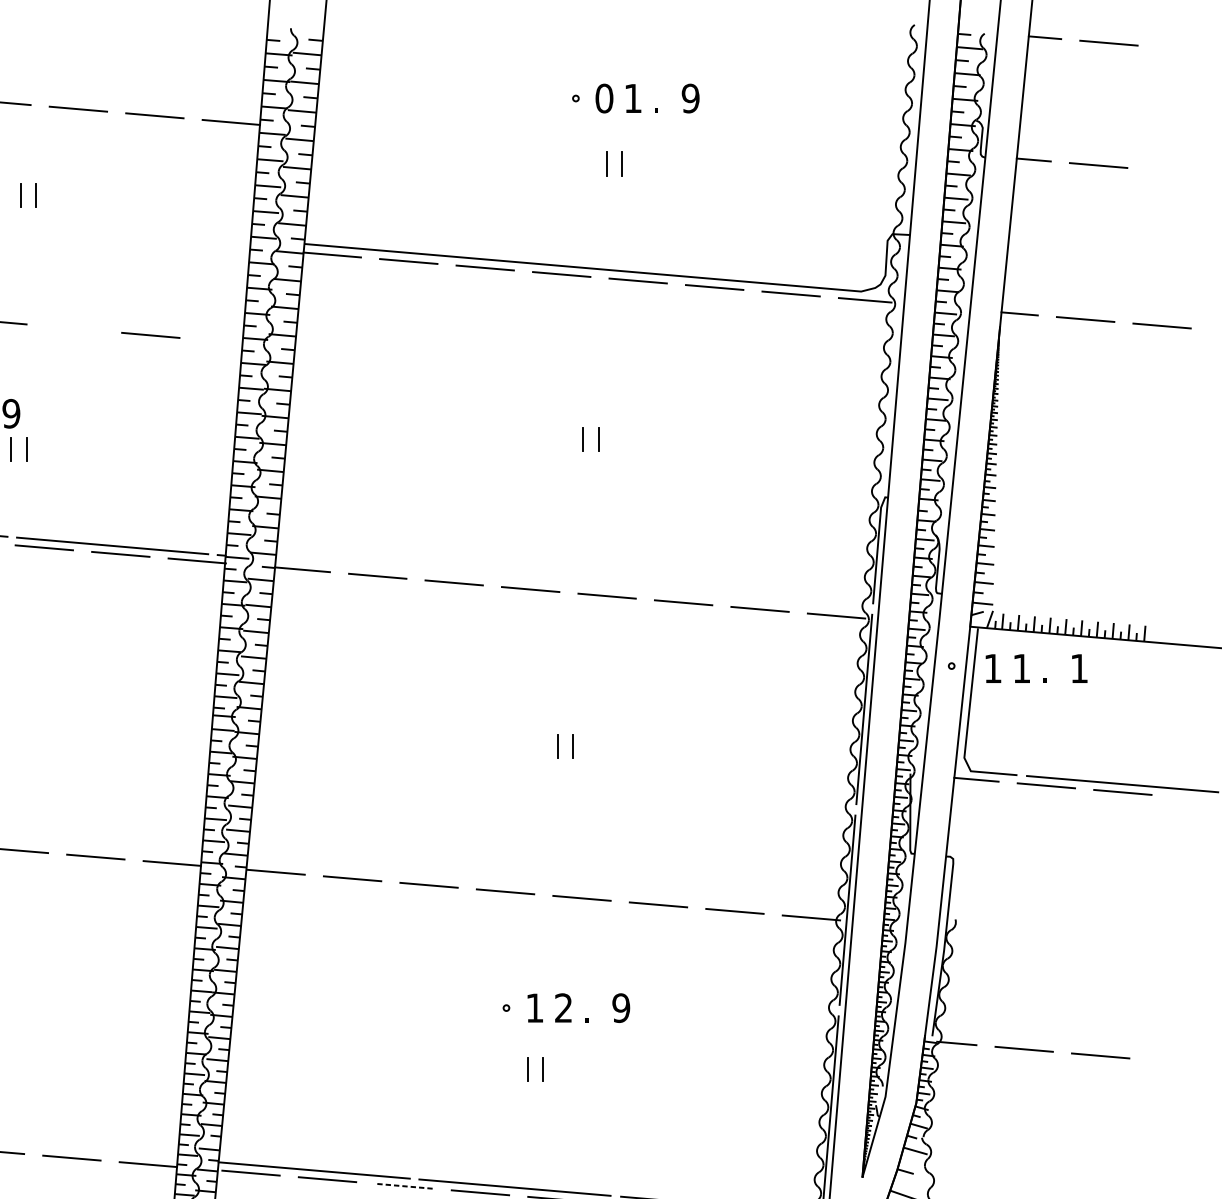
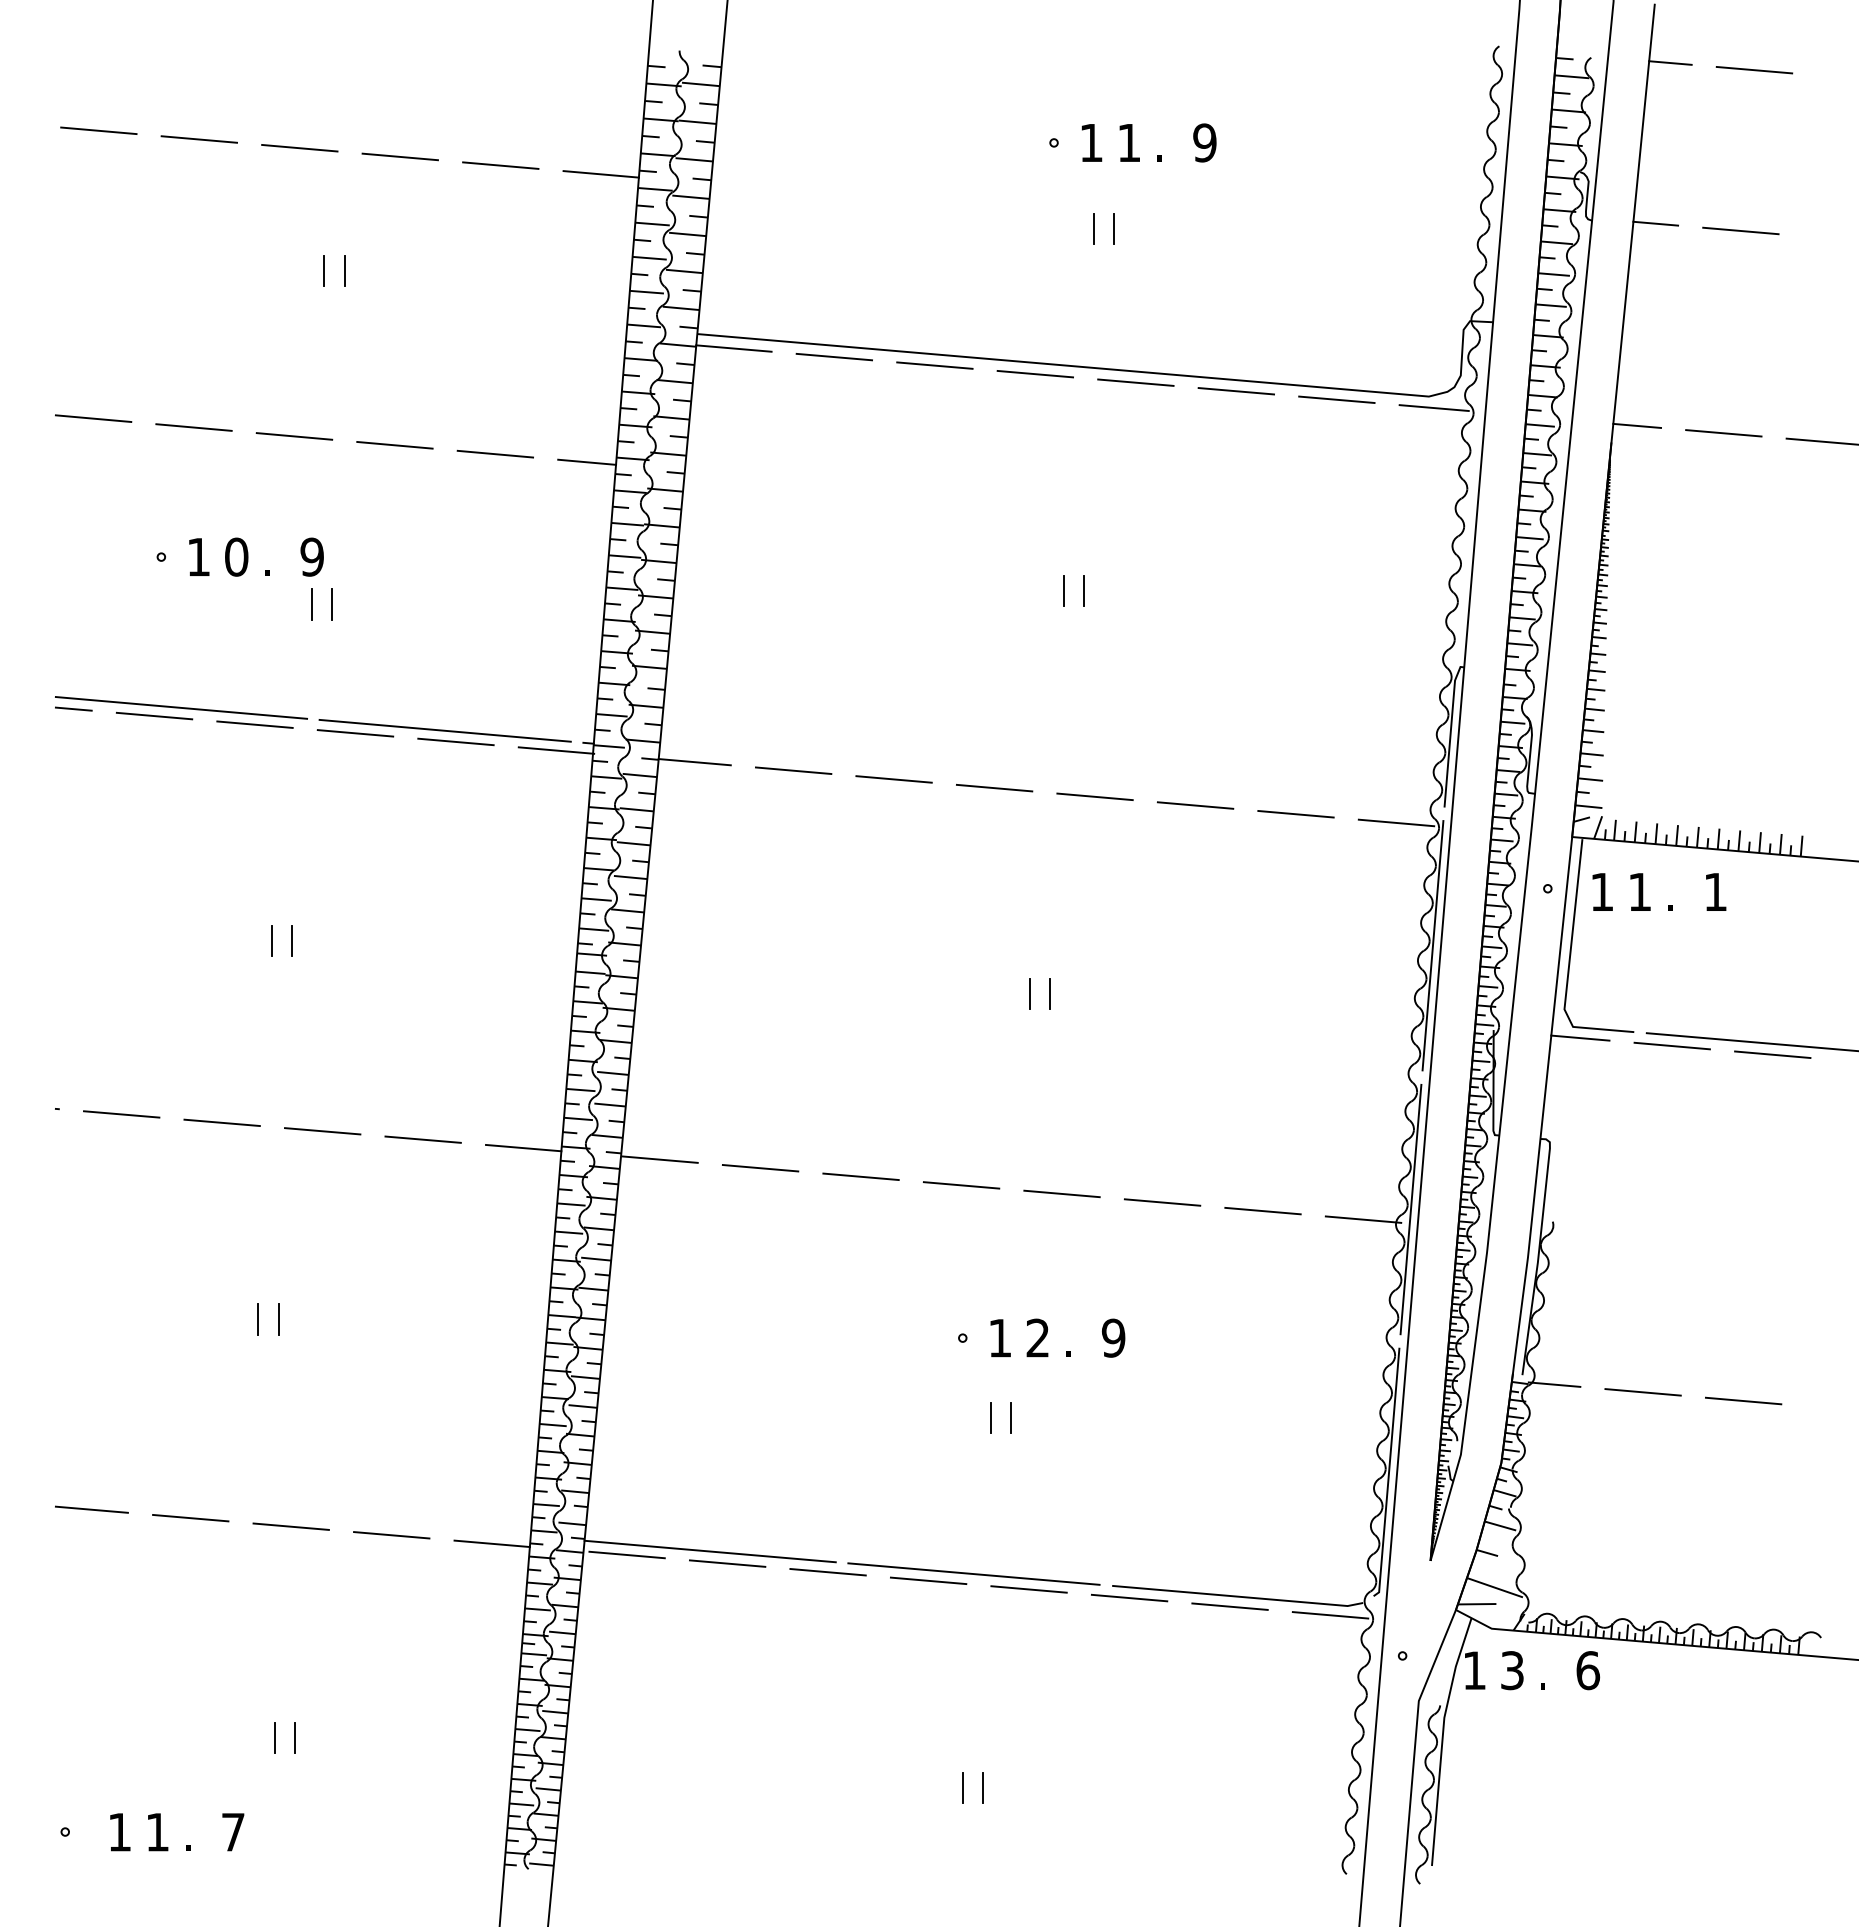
text: (604, 98) -> (1091, 142), 0 -> 1
line: (74, 328) -> (394, 444), added
line: (220, 340) -> (587, 461), added
line: (404, 1186) -> (828, 1572), dashed -> solid

